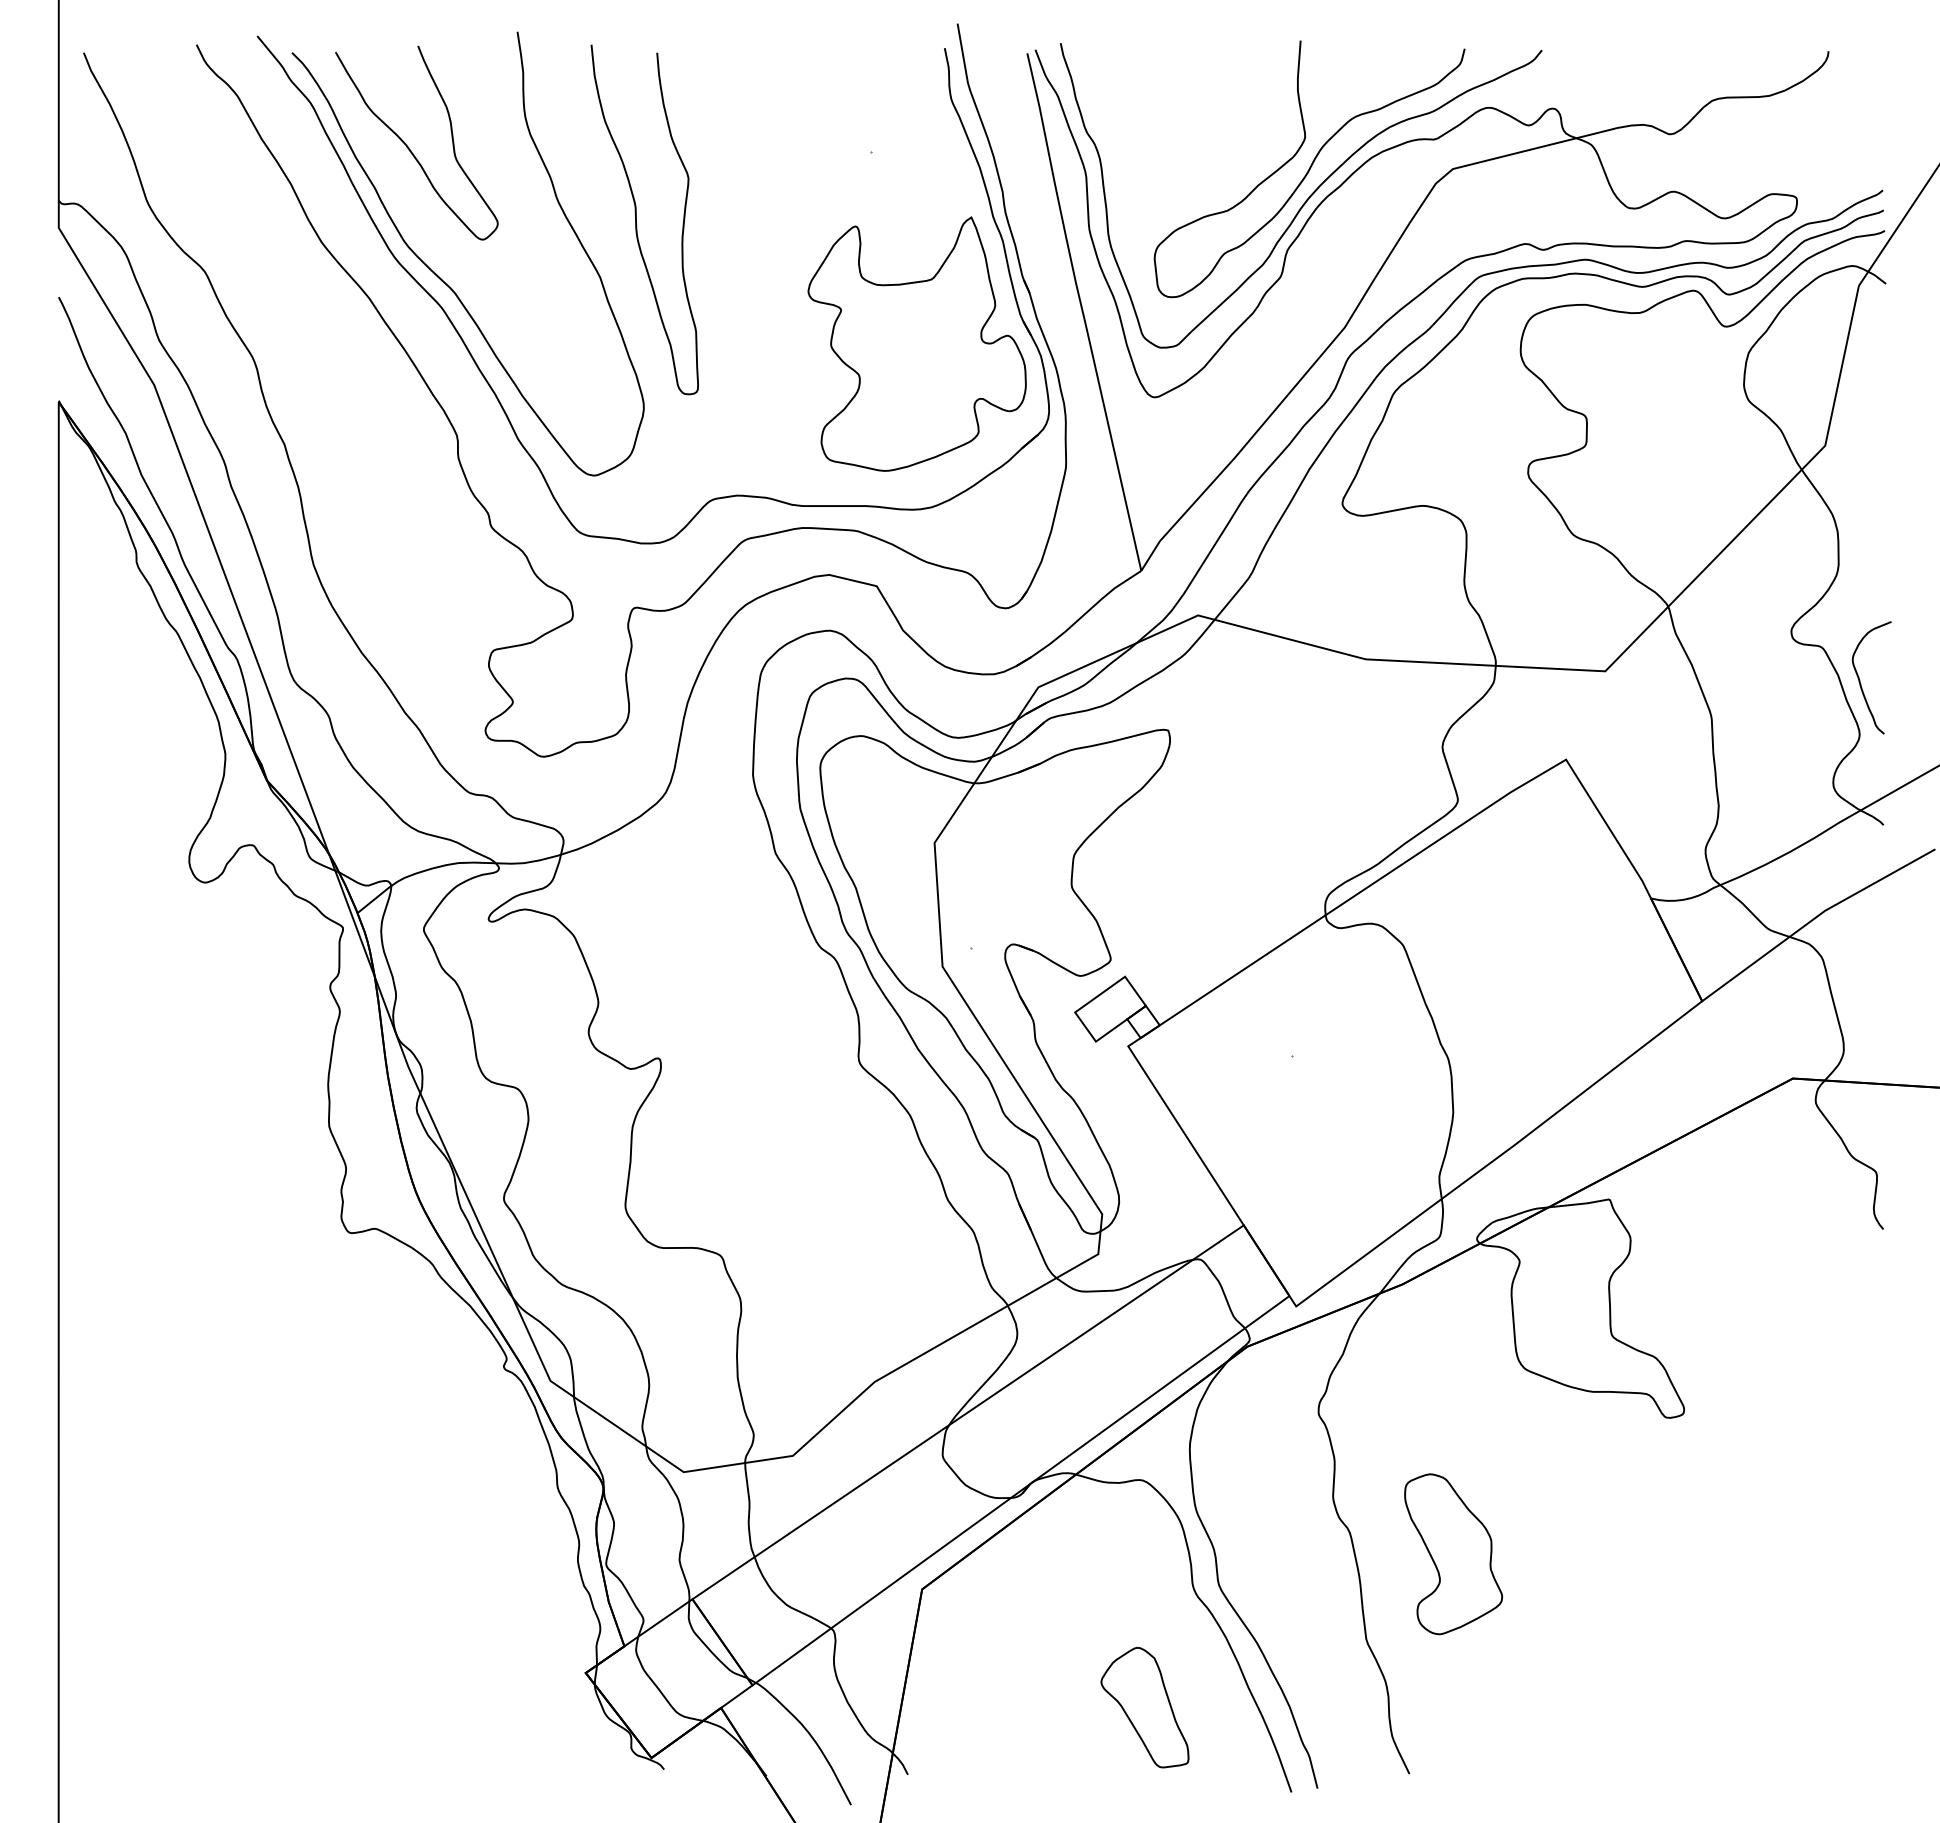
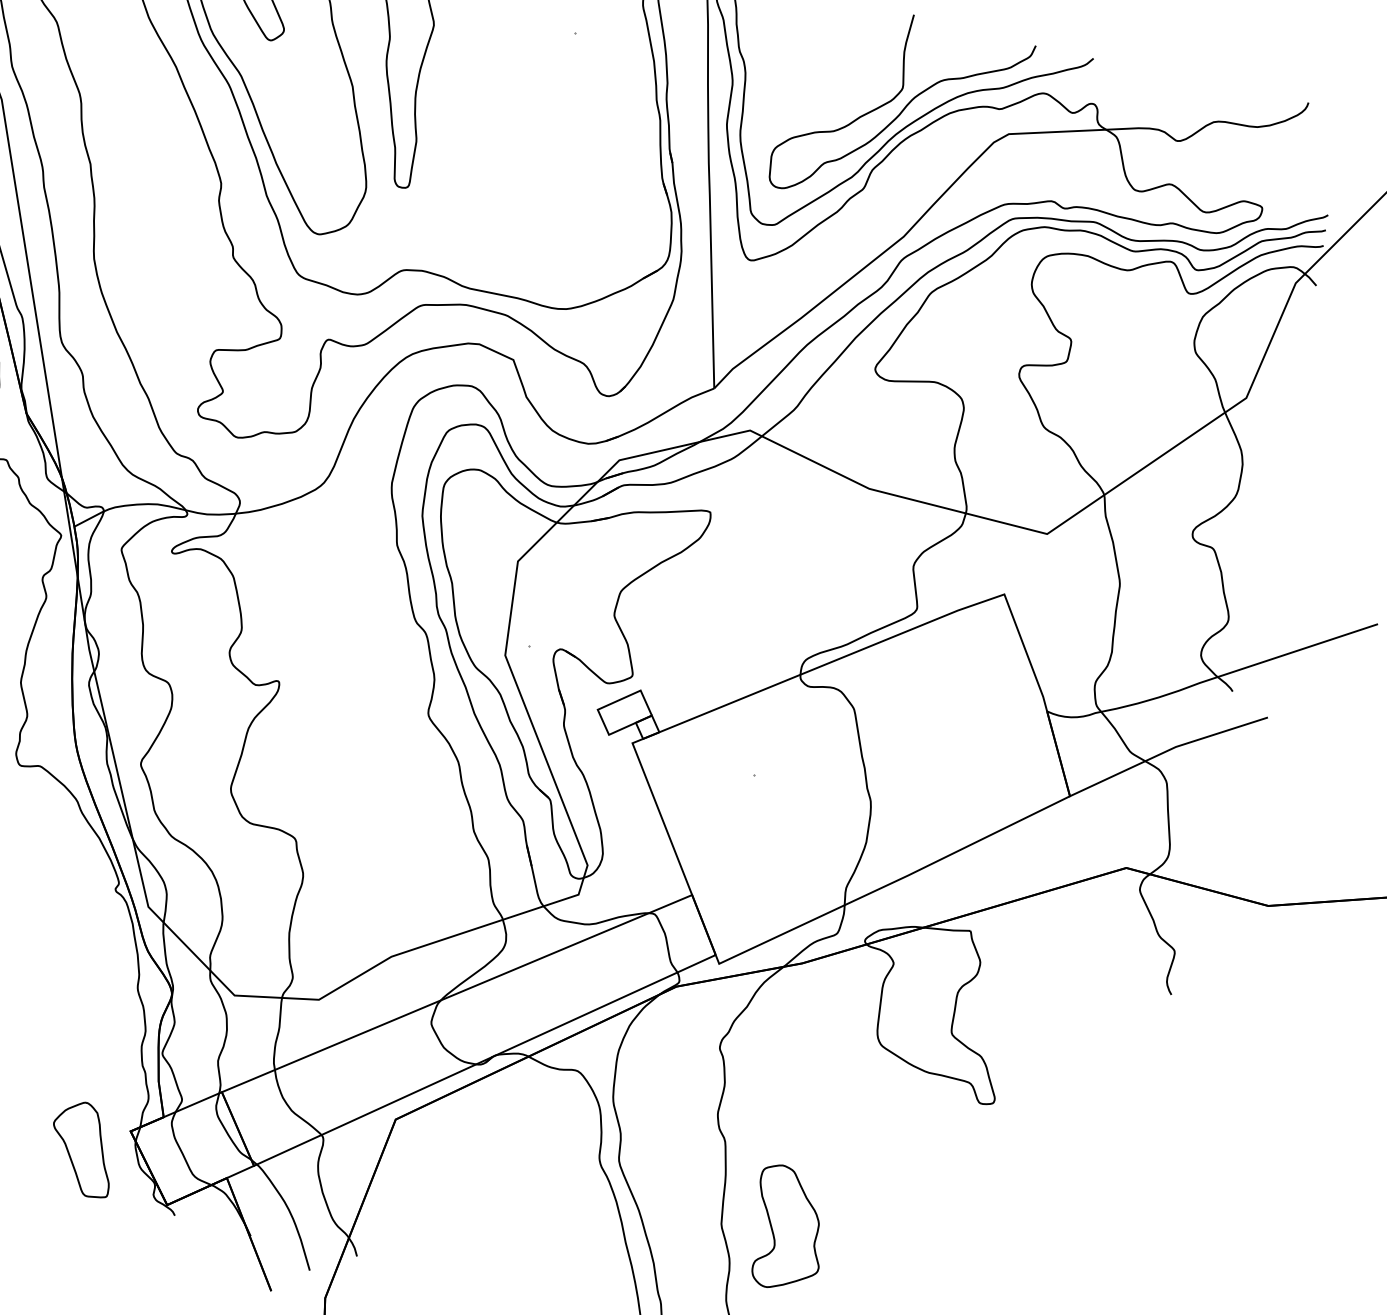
part: (916, 343) -> (579, 183), removed
curve: (1860, 680) -> (1237, 579), removed
part: (1453, 1554) -> (788, 1229), moved
part: (1144, 1707) -> (82, 1148), moved

